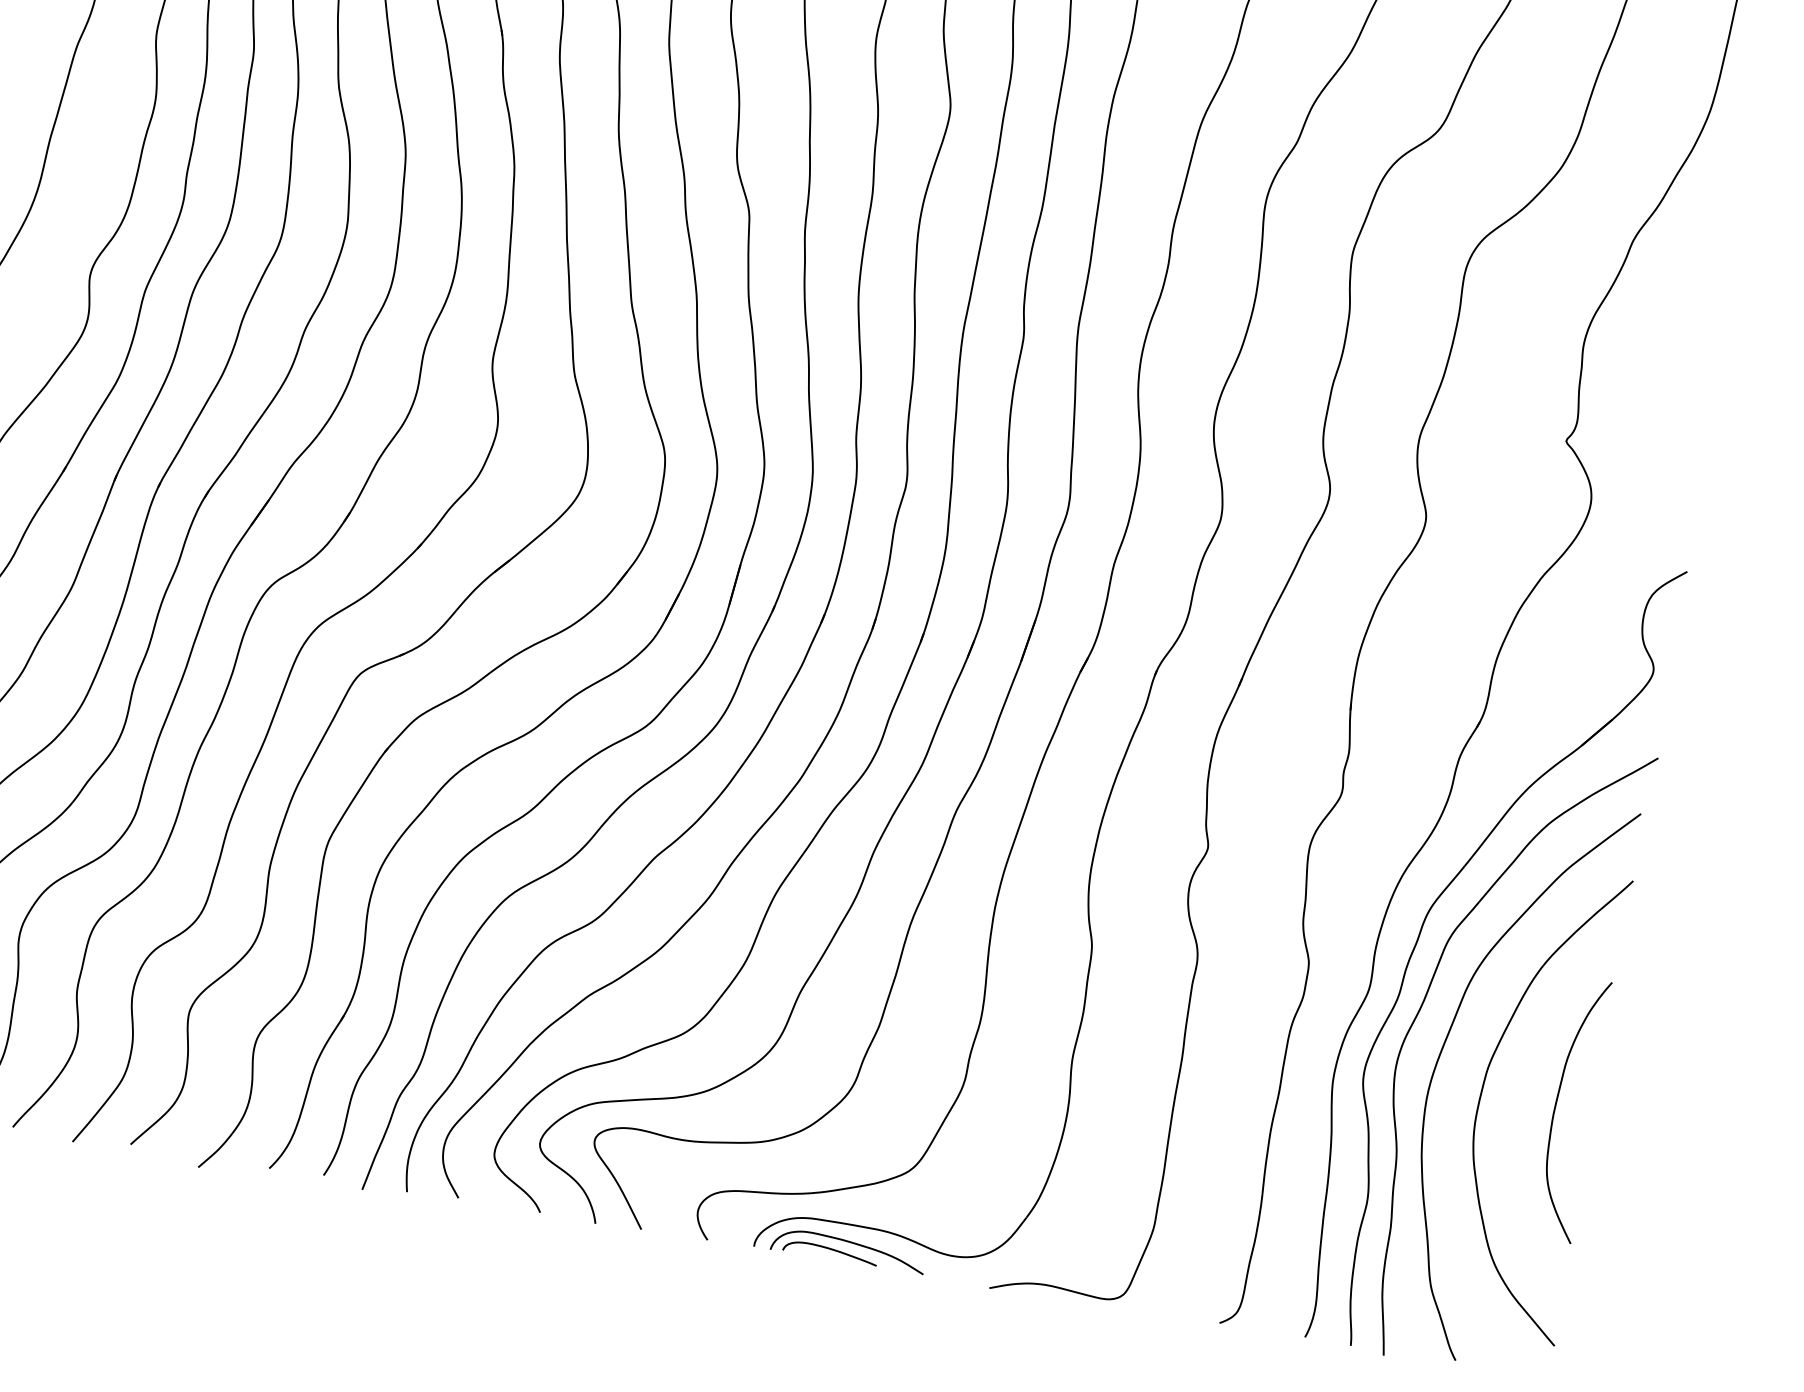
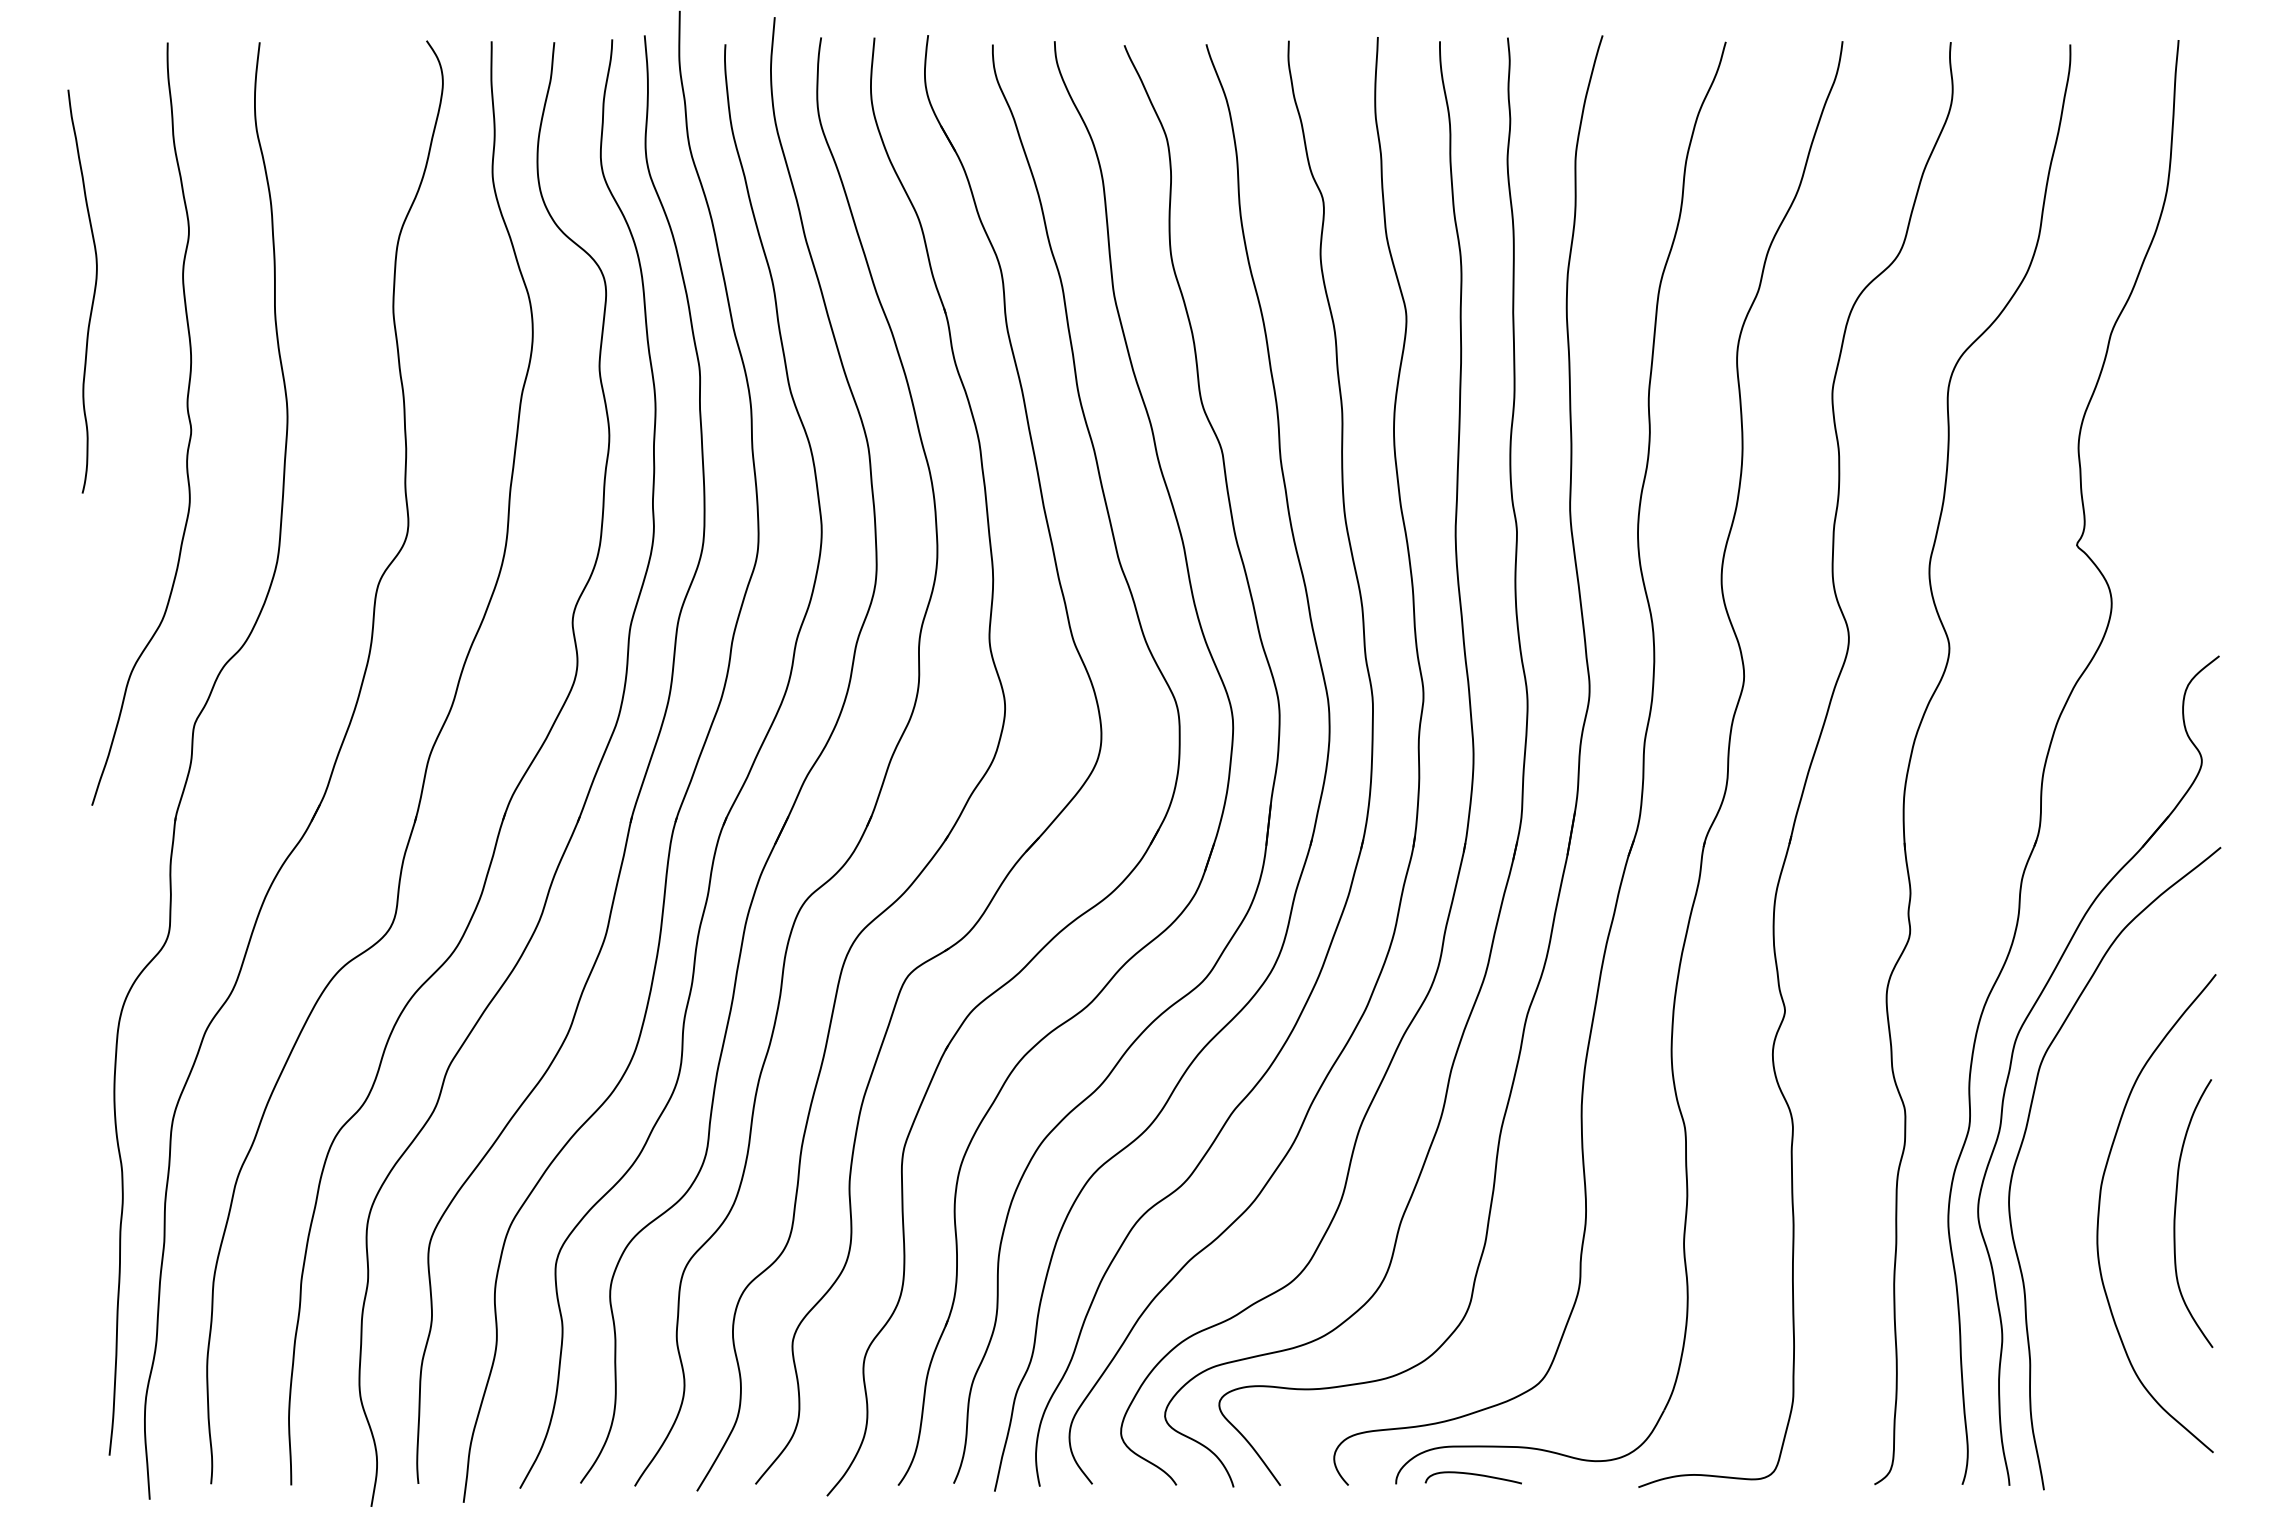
curve: (1441, 1054) -> (2052, 1179), removed
curve: (850, 1243) -> (1492, 1465), removed

